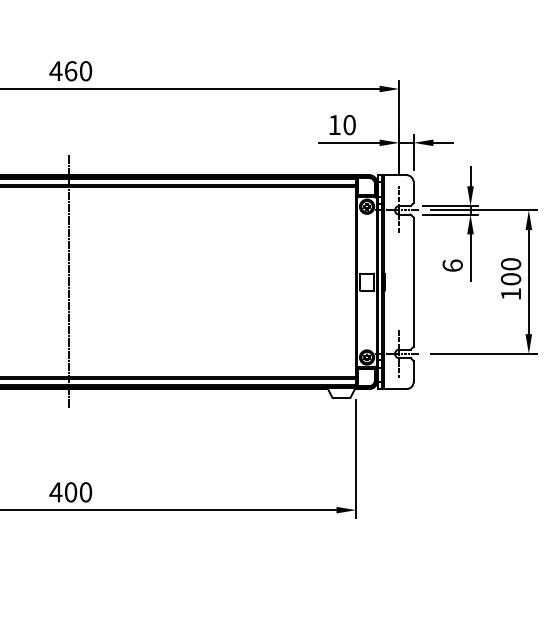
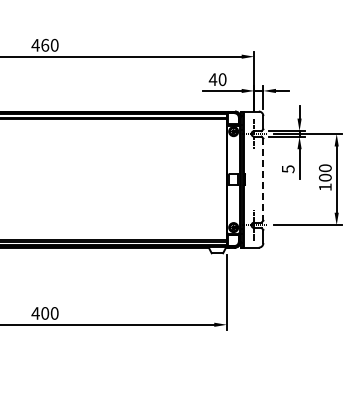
text: (333, 124) -> (212, 79), 10 -> 40
text: (451, 266) -> (287, 169), 6 -> 5
line: (69, 281) -> (44, 179), removed
line: (413, 283) -> (263, 180), solid -> dashed

